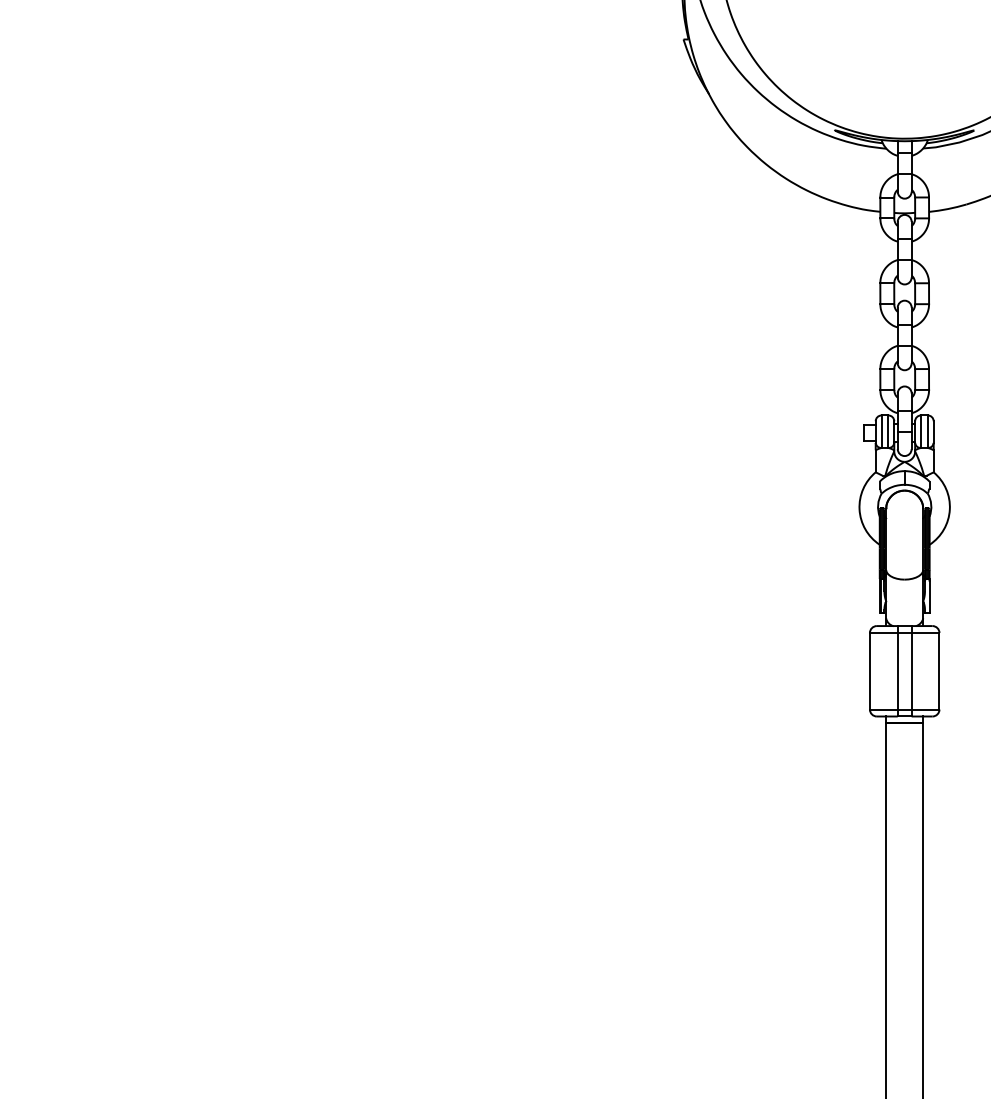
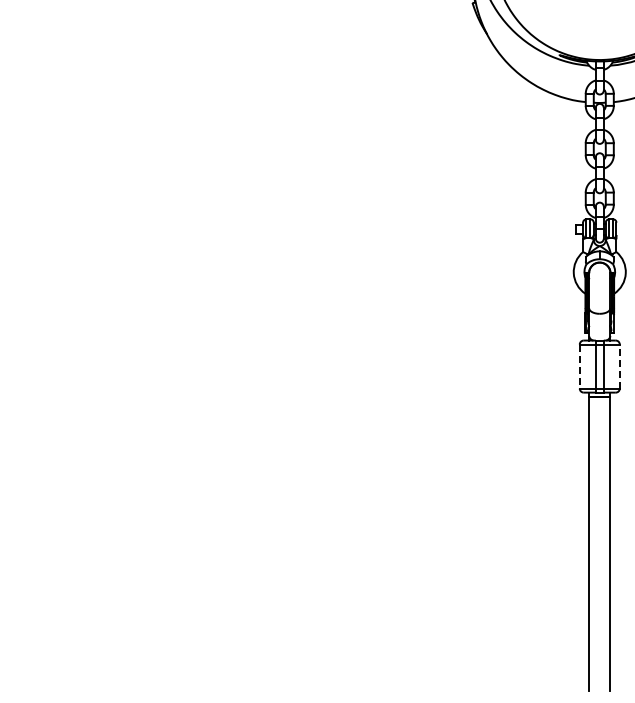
line: (938, 671) -> (619, 366), solid -> dashed
line: (869, 672) -> (579, 367), solid -> dashed

